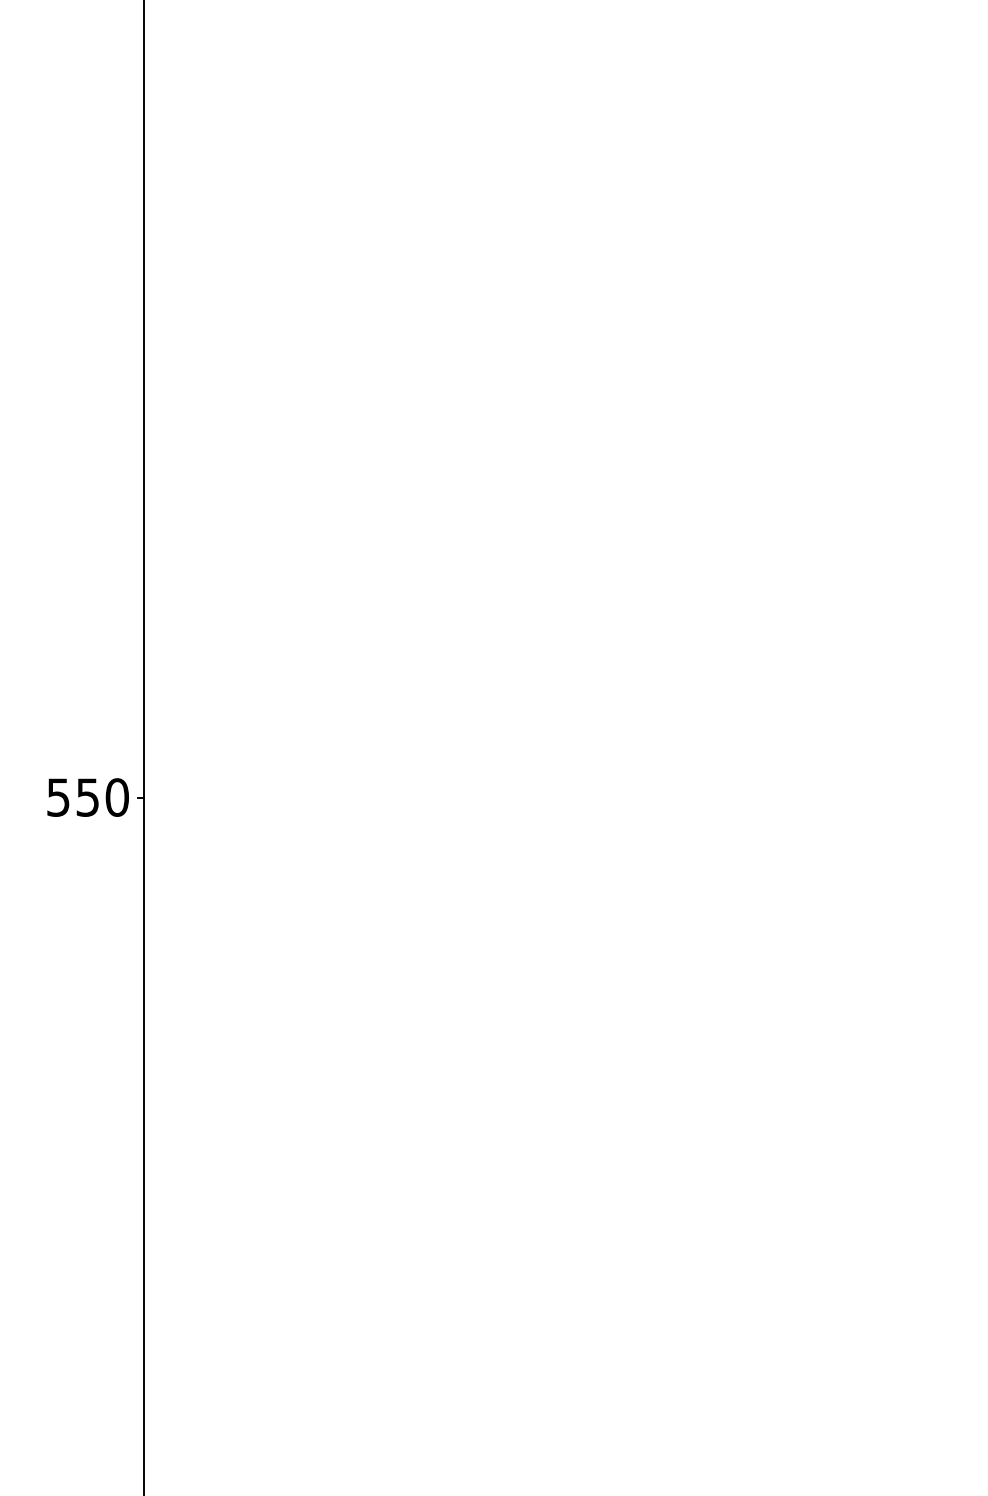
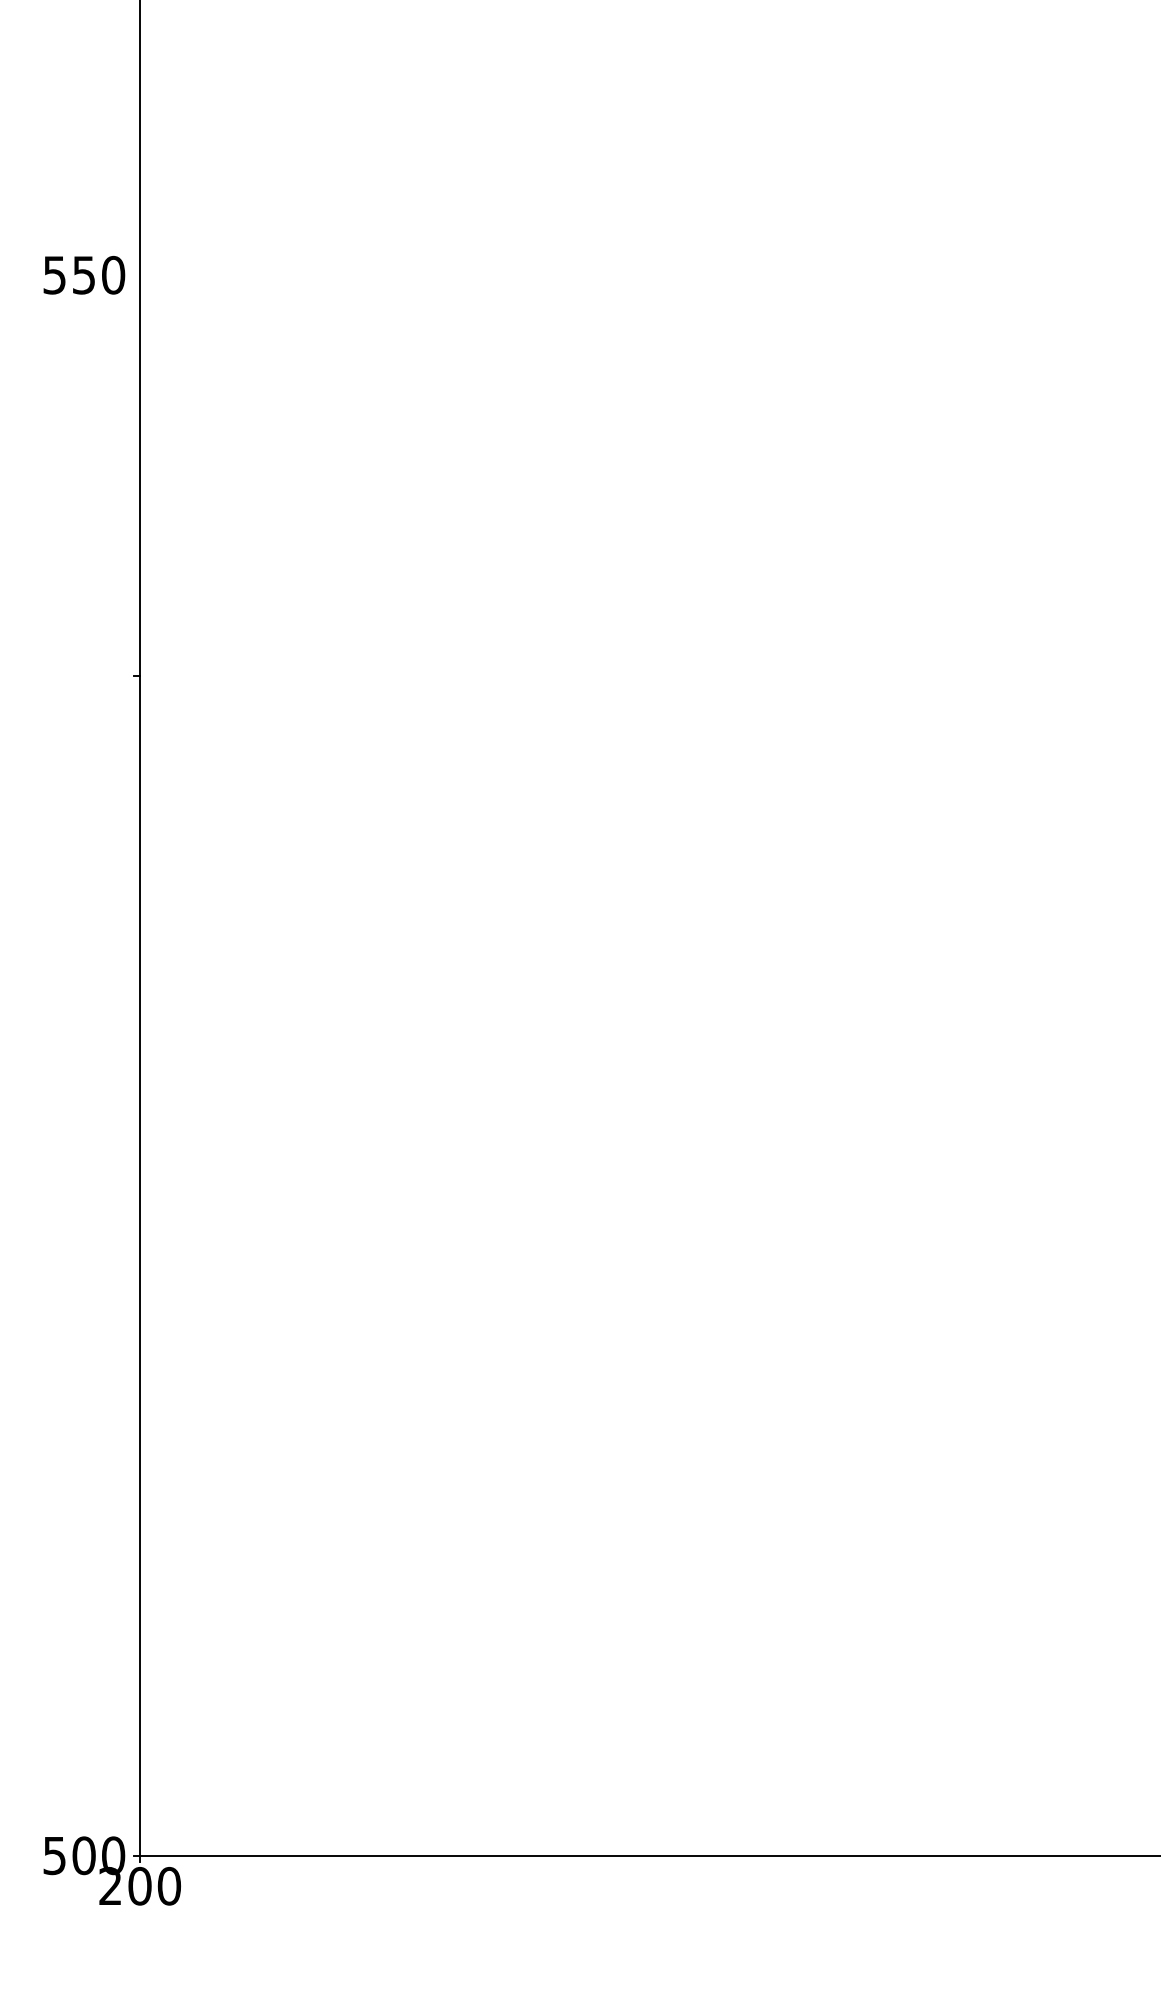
text: (88, 797) -> (84, 275), moved

